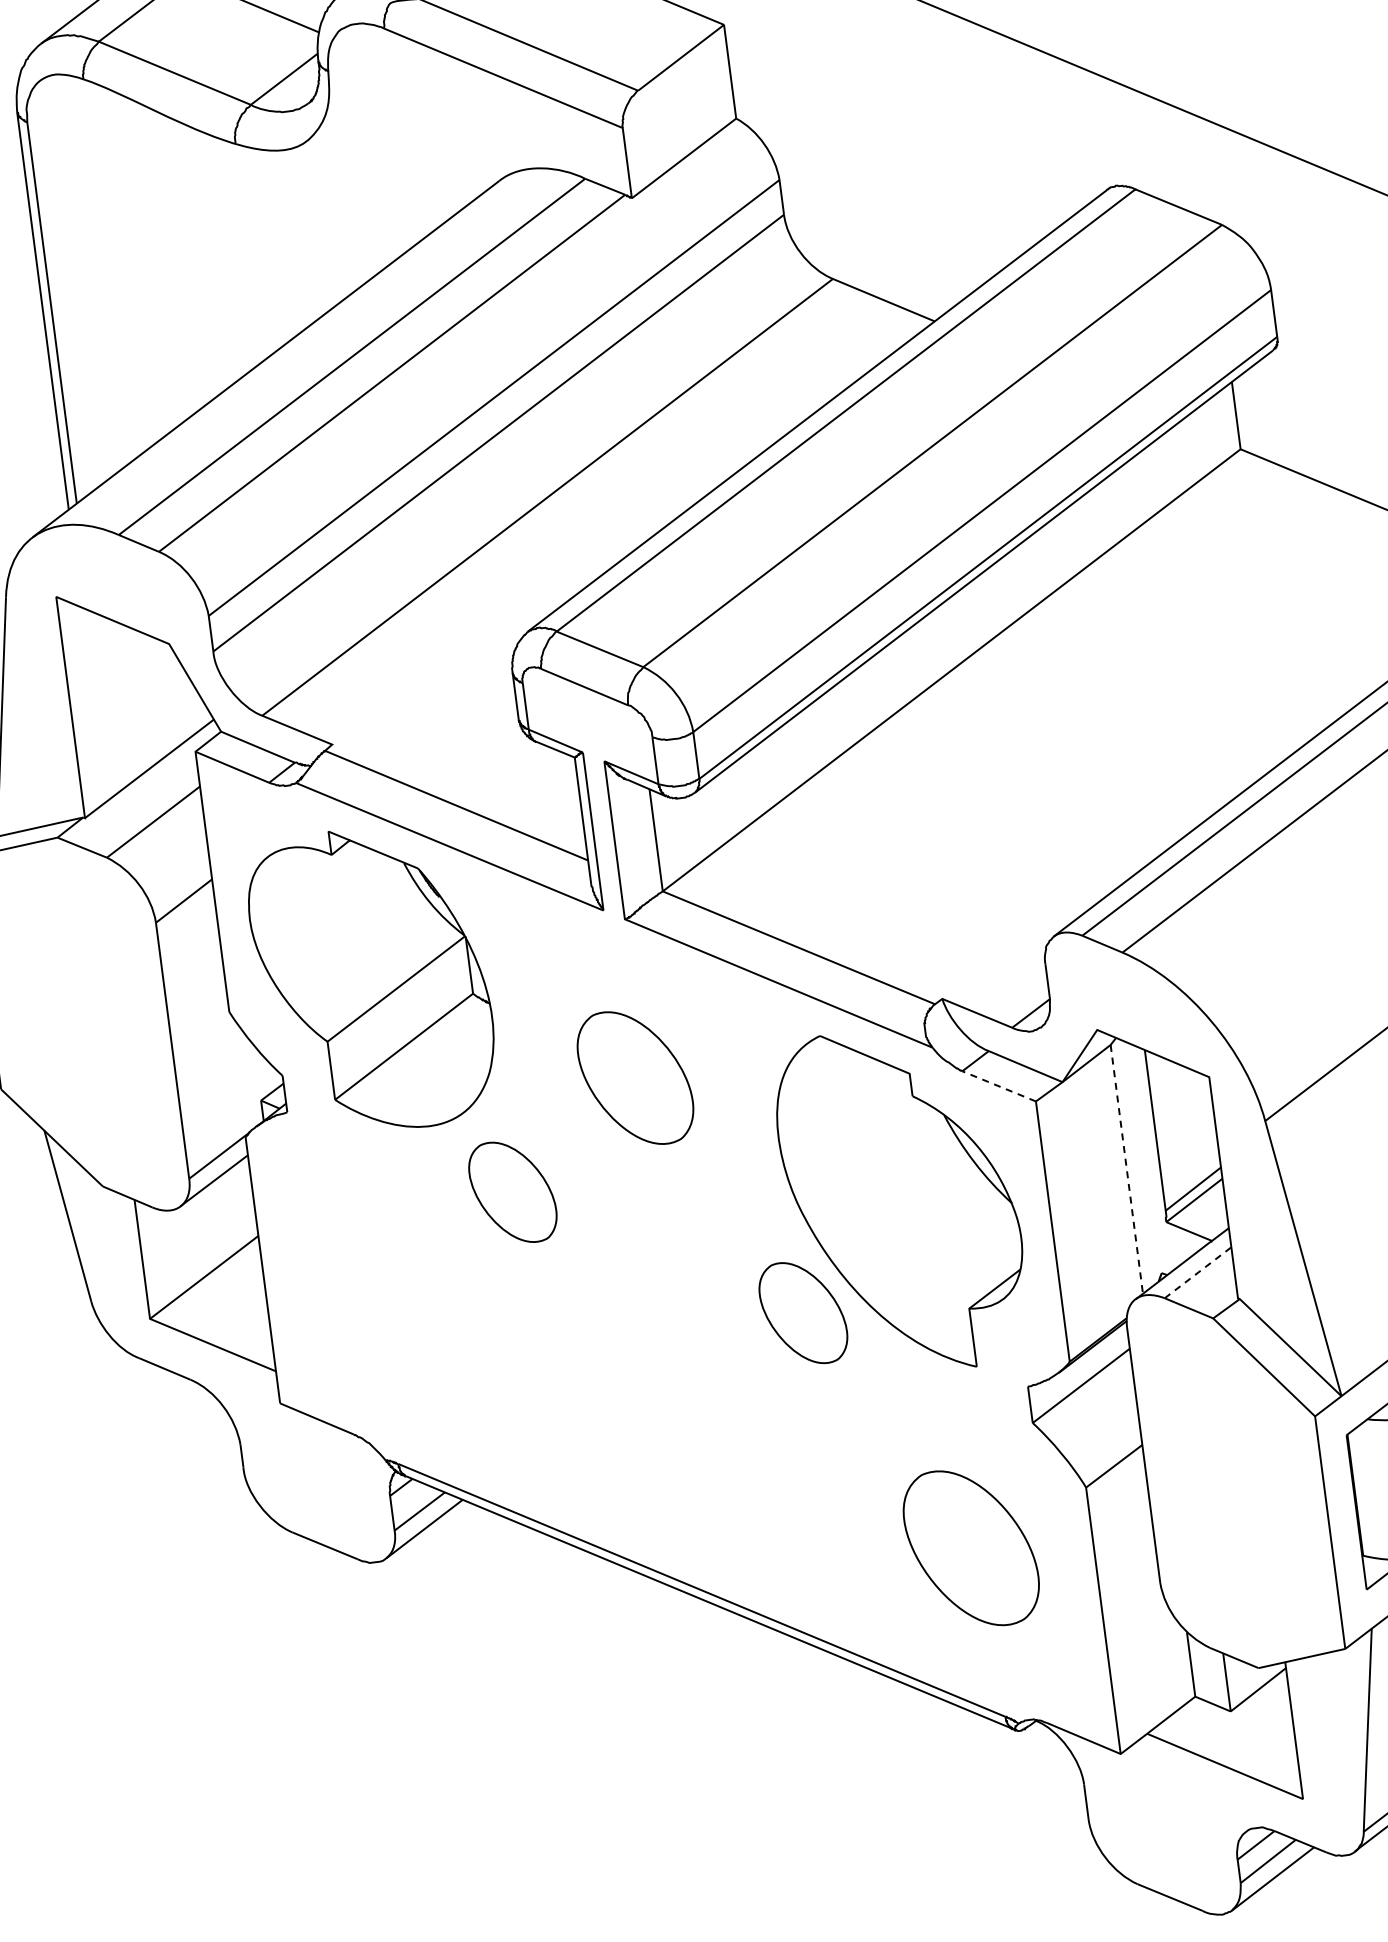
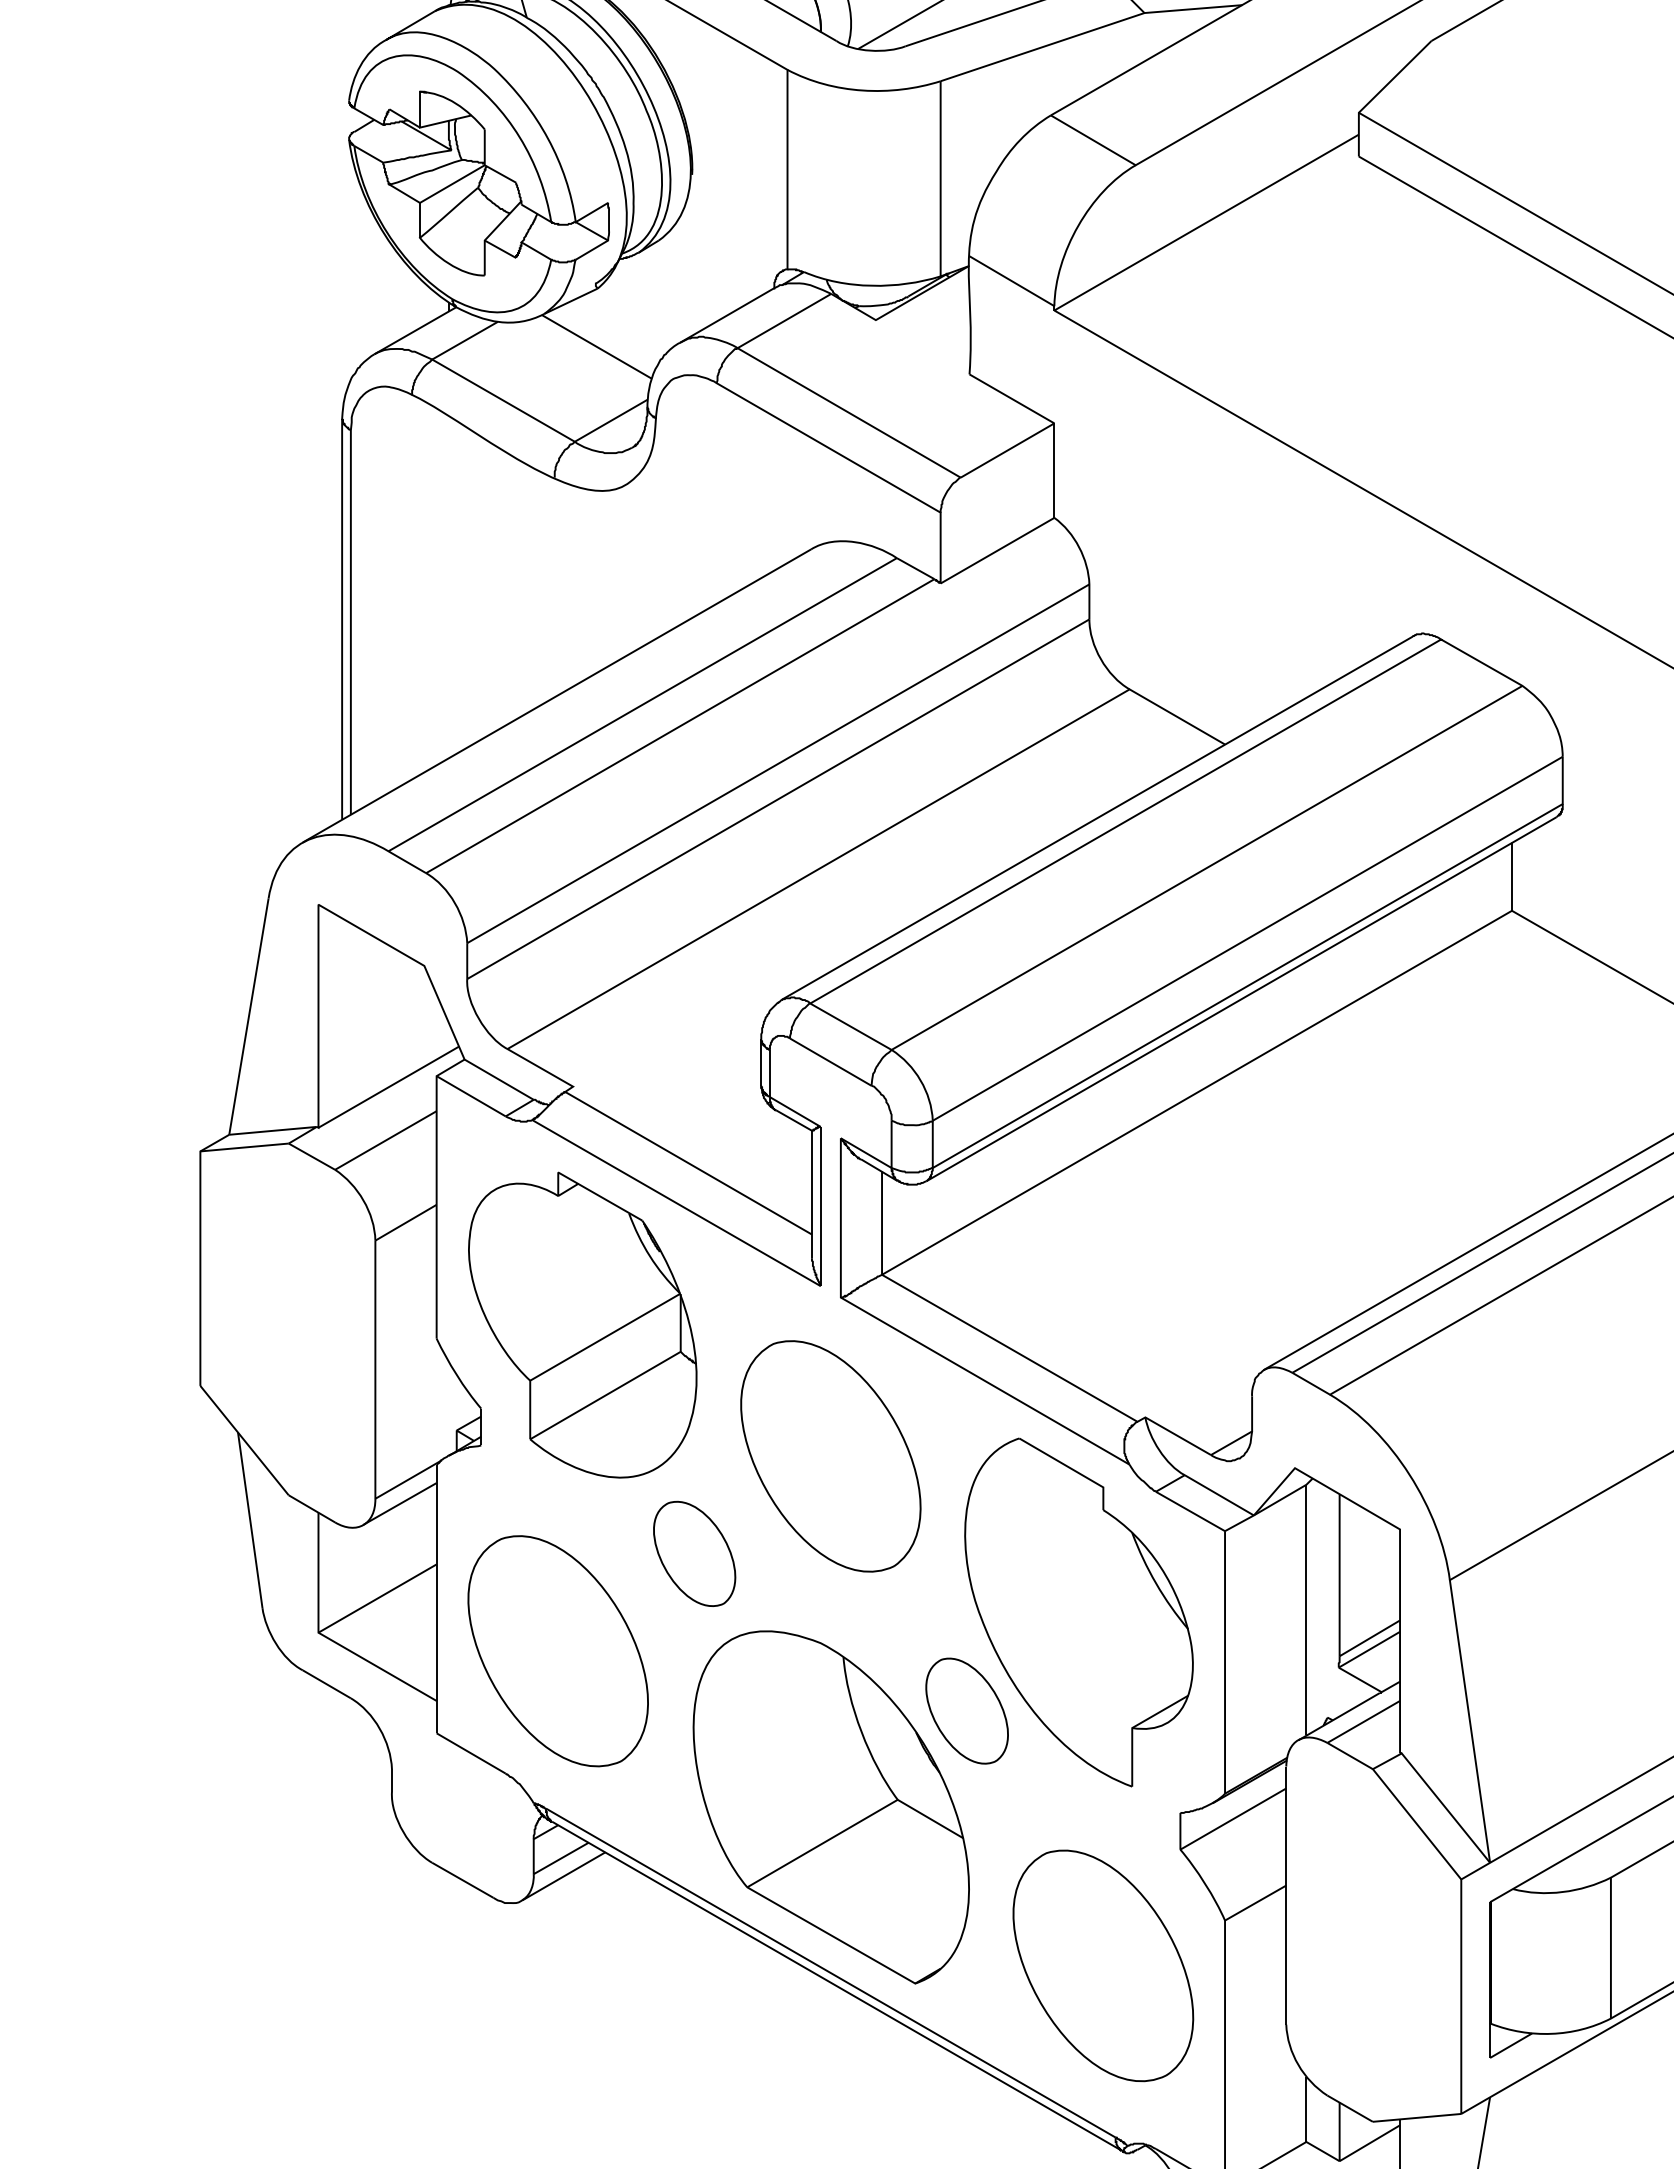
part: (635, 1078) -> (830, 1456), size x1.67
line: (999, 1086) -> (1190, 1511), dashed -> solid
line: (1126, 1169) -> (1306, 1610), dashed -> solid
line: (1197, 1272) -> (1363, 1721), dashed -> solid
part: (389, 1306) -> (557, 1651), added
part: (680, 1426) -> (830, 1807), added
part: (971, 1547) -> (1103, 1965), size x1.43

